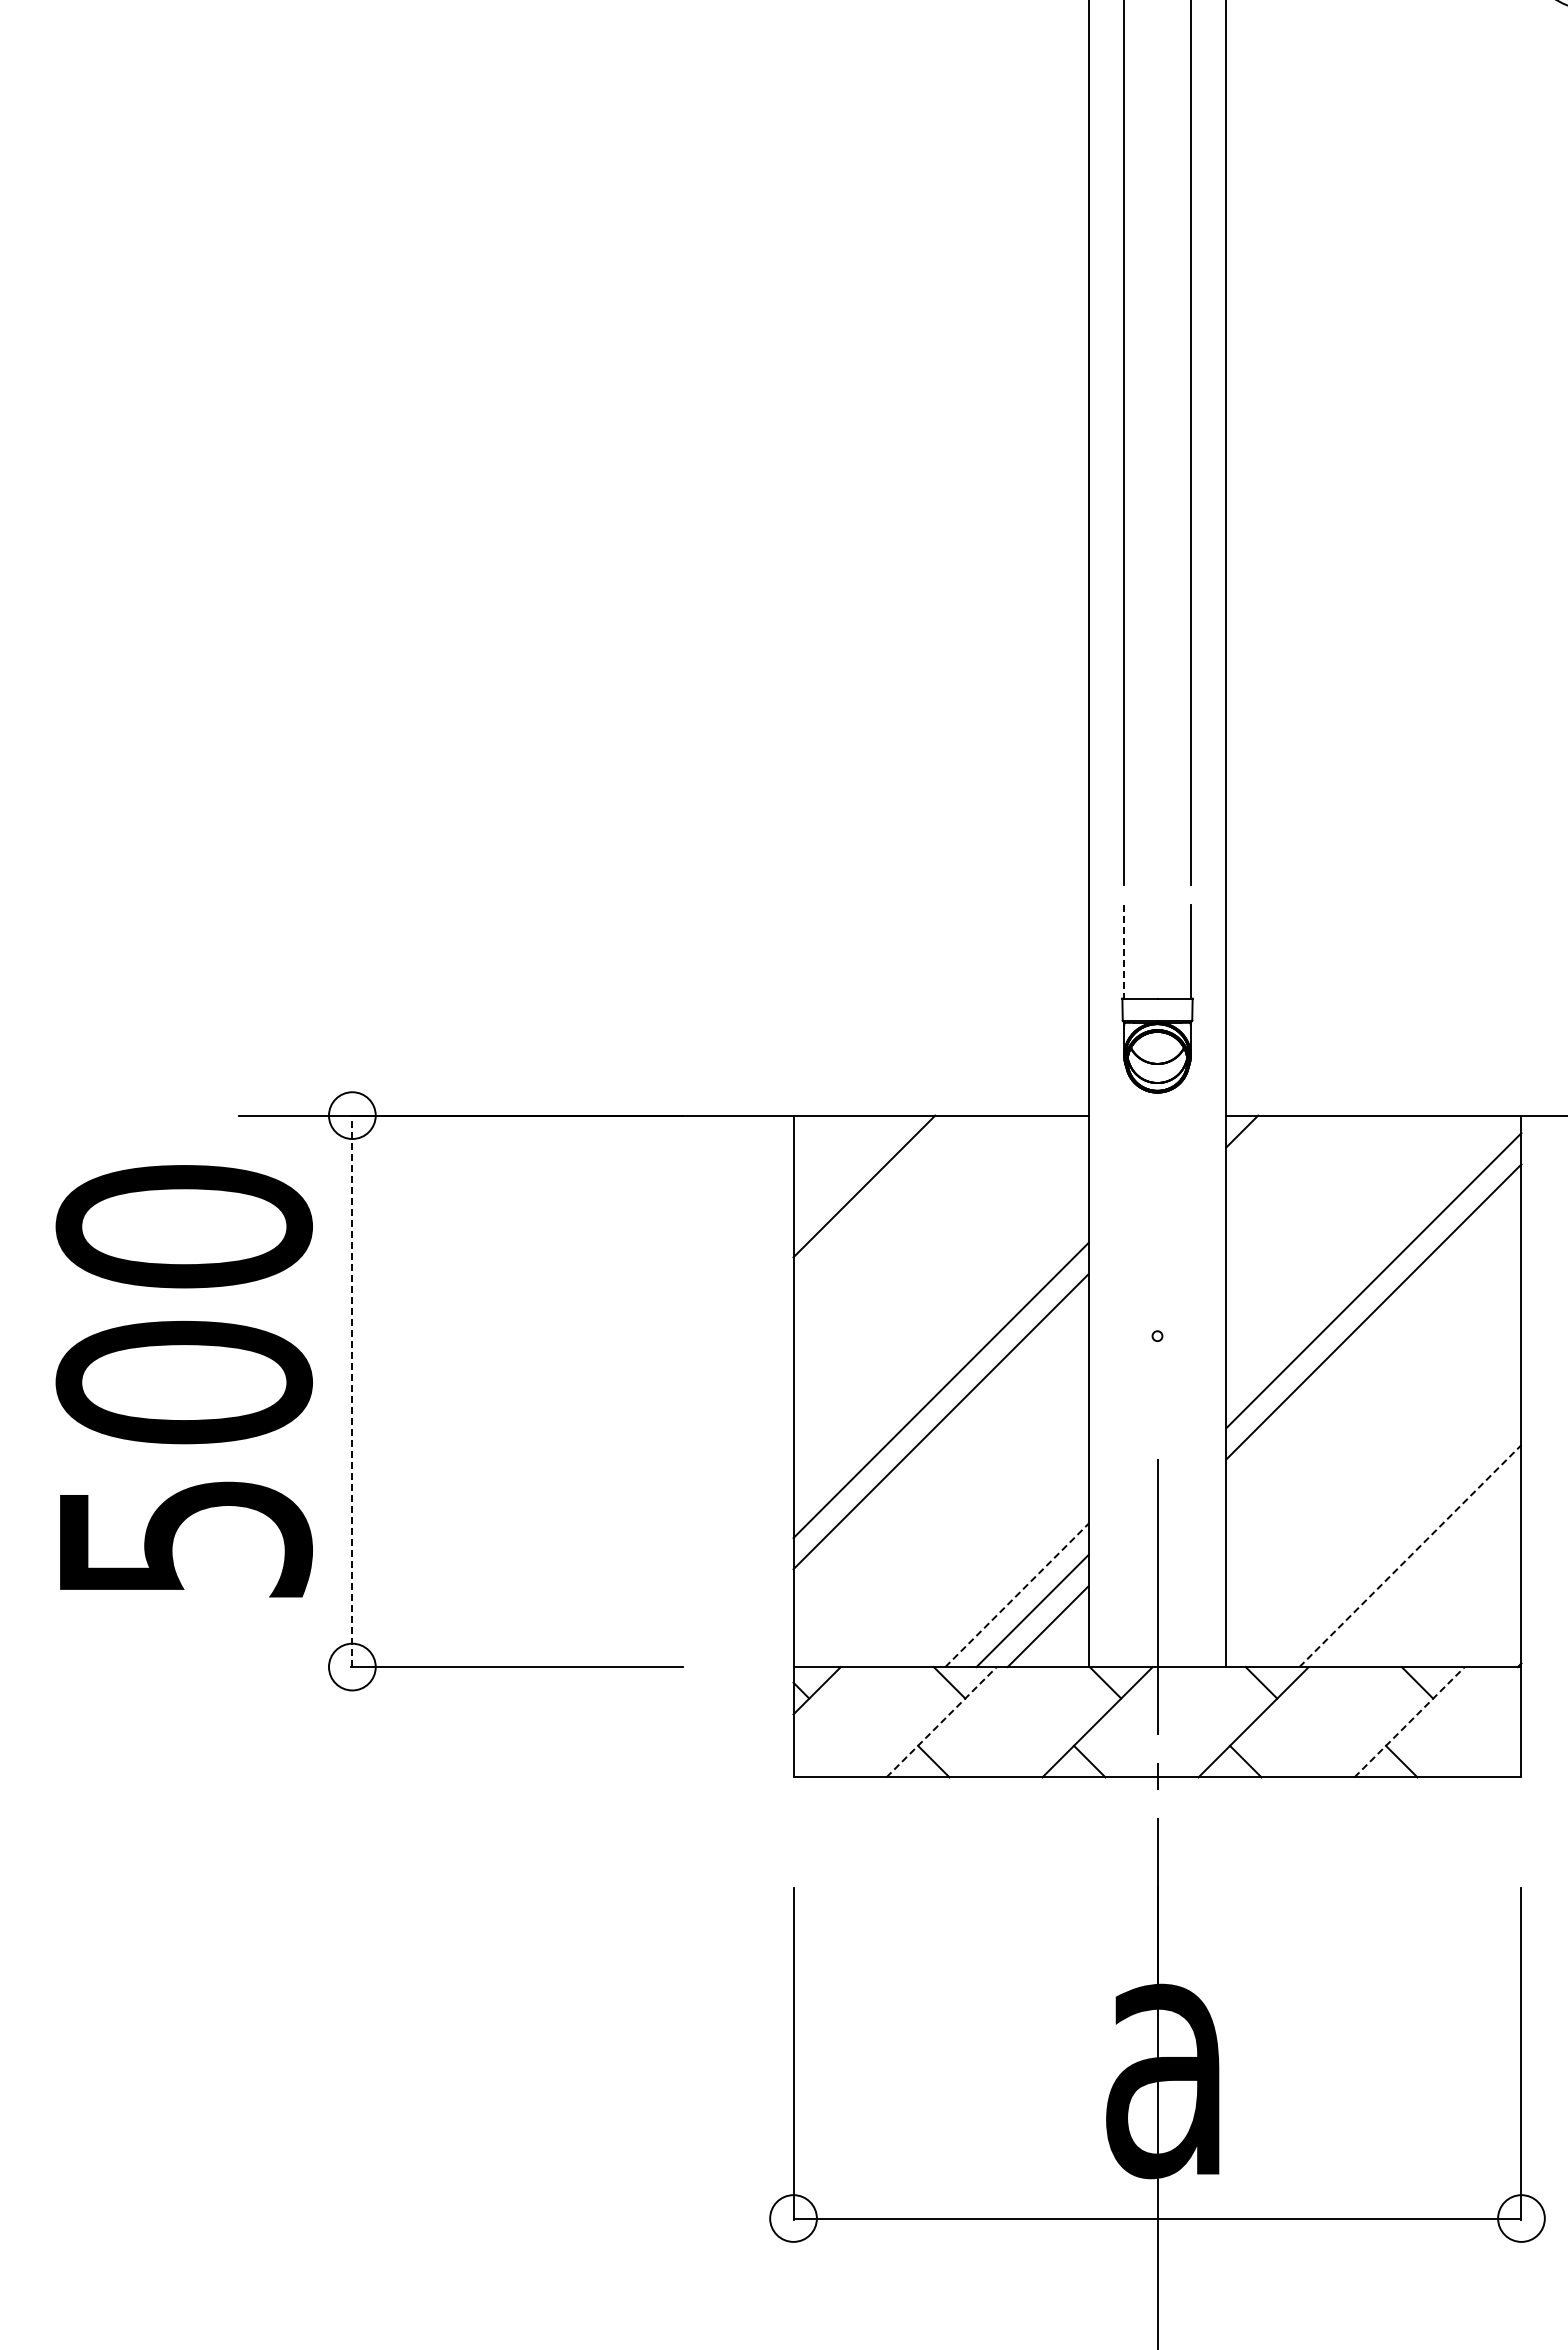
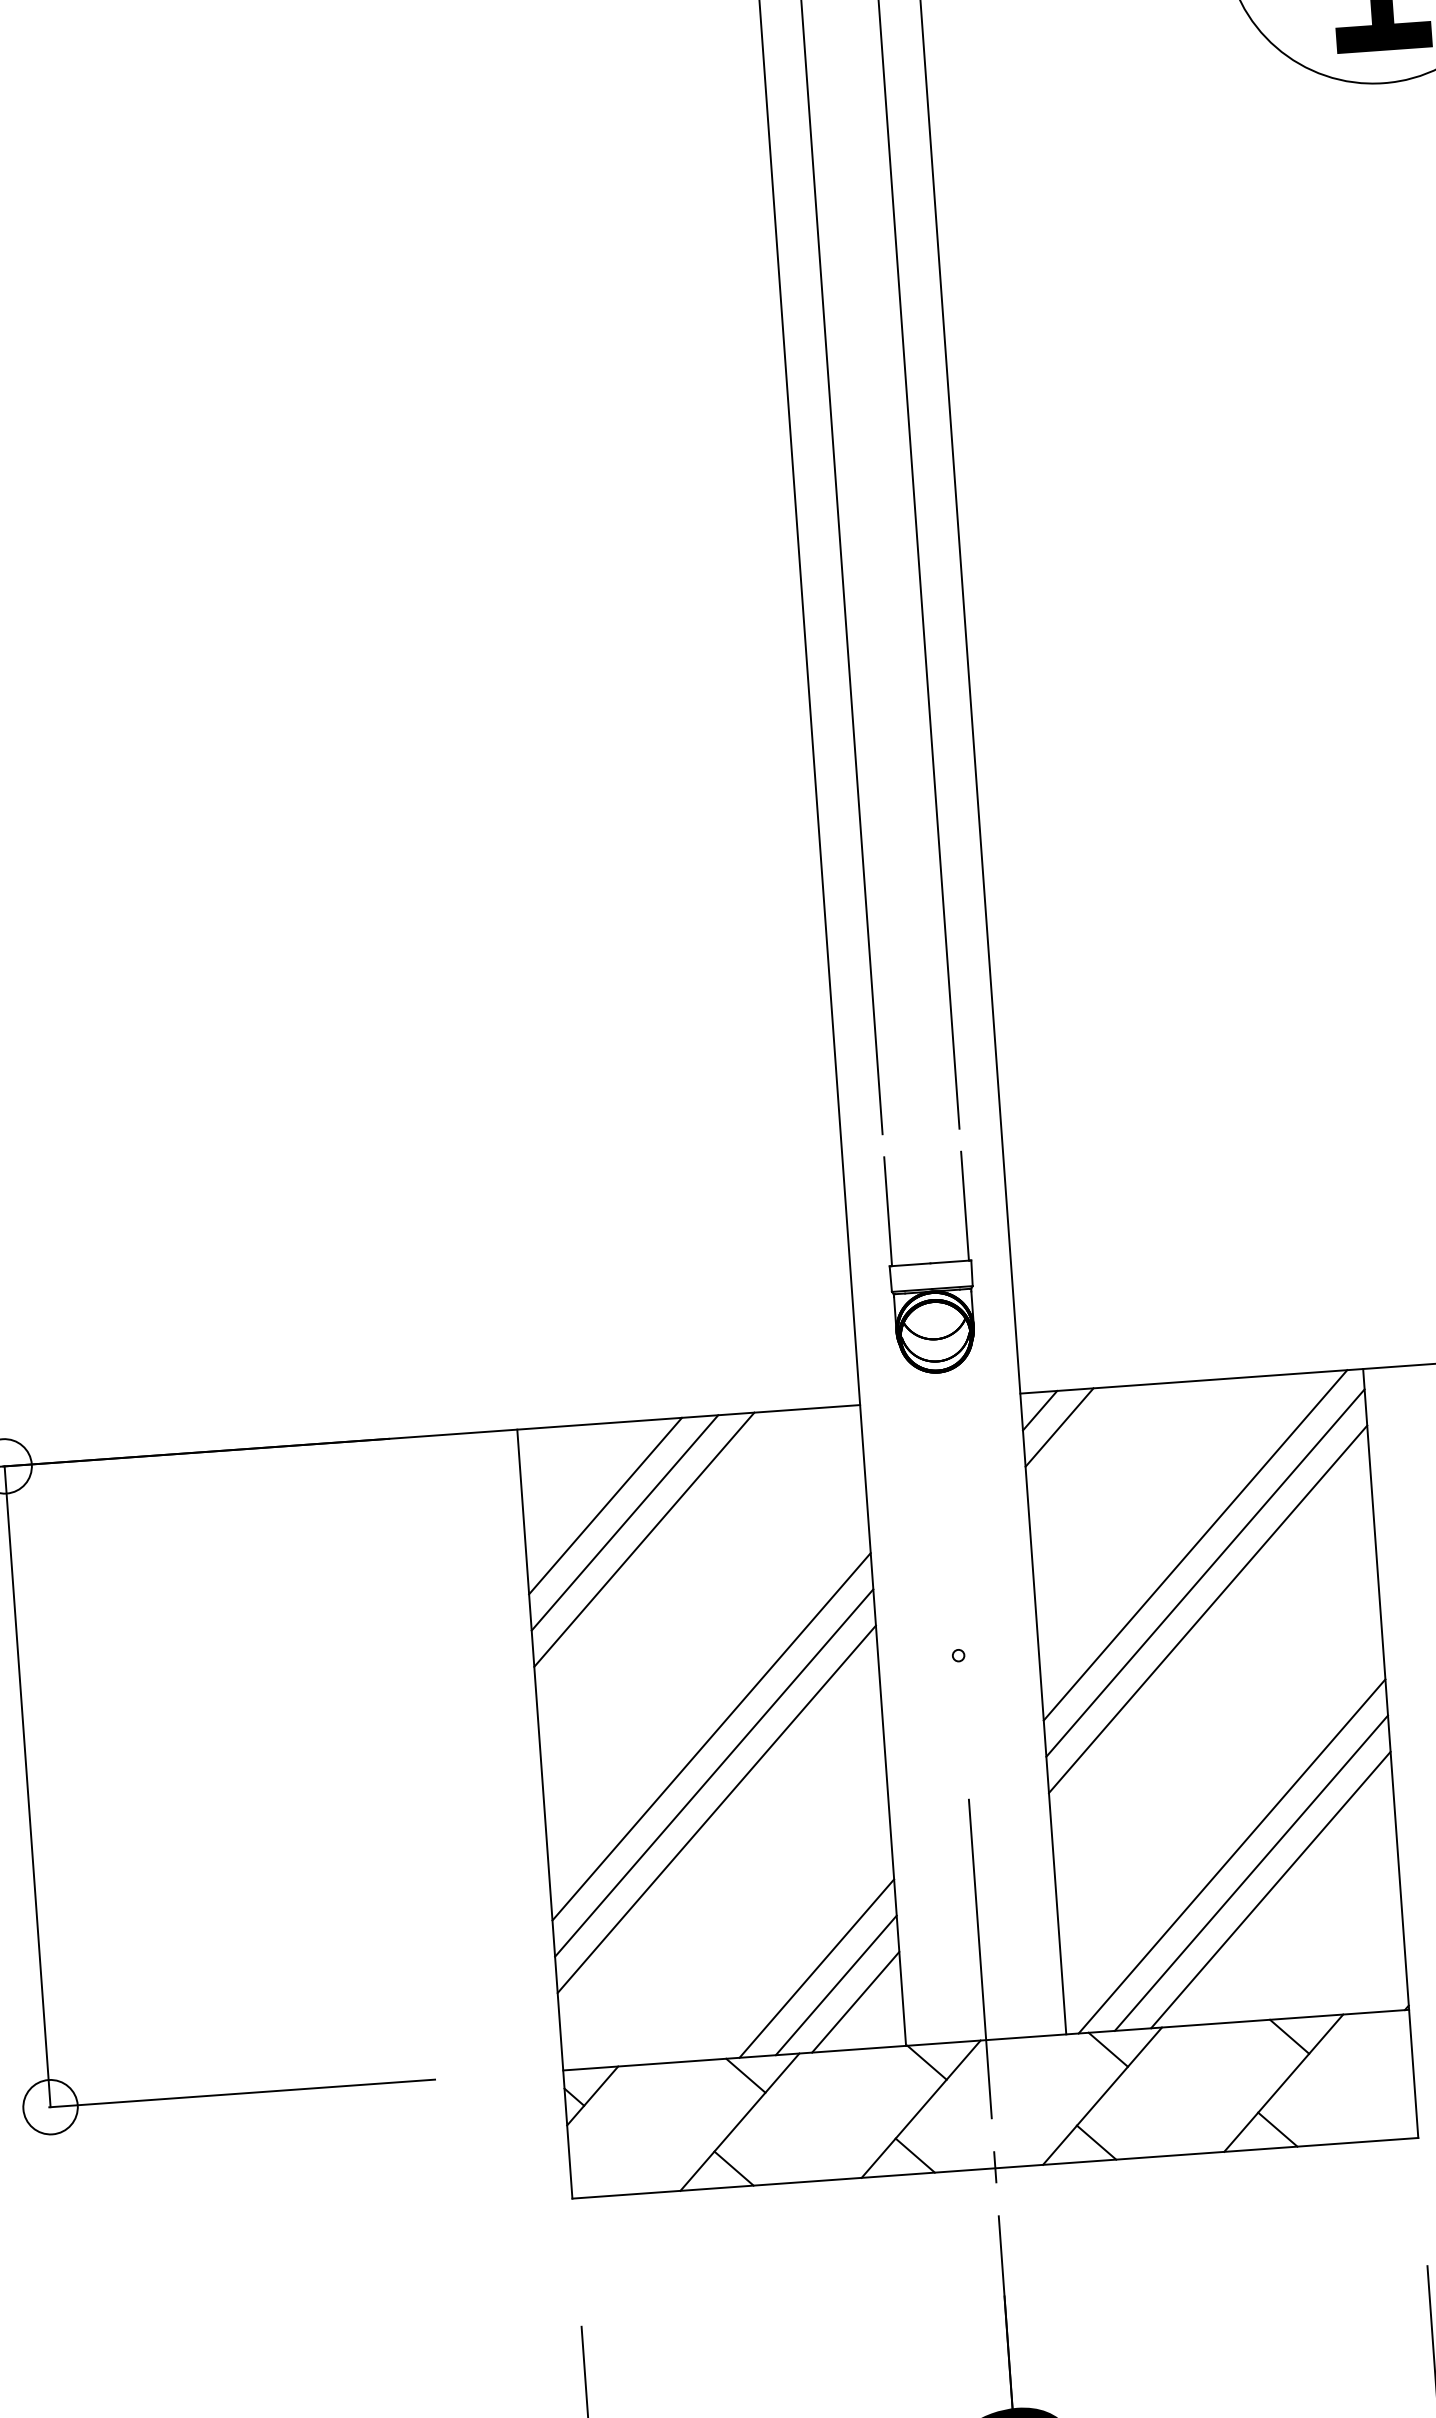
line: (1124, 951) -> (888, 1211), dashed -> solid
line: (1257, 1146) -> (1058, 1426), added
line: (879, 1201) -> (624, 1522), added
line: (895, 1217) -> (644, 1539), added
line: (1366, 1255) -> (1194, 1544), added
line: (352, 1391) -> (27, 1786), dashed -> solid
line: (940, 1452) -> (716, 1808), added
line: (1379, 1524) -> (1232, 1855), added
line: (1394, 1540) -> (1251, 1873), added
line: (1410, 1556) -> (1270, 1890), dashed -> solid
line: (1017, 1595) -> (817, 1968), dashed -> solid
line: (941, 1722) -> (739, 2122), dashed -> solid
line: (1409, 1722) -> (1283, 2083), dashed -> solid

